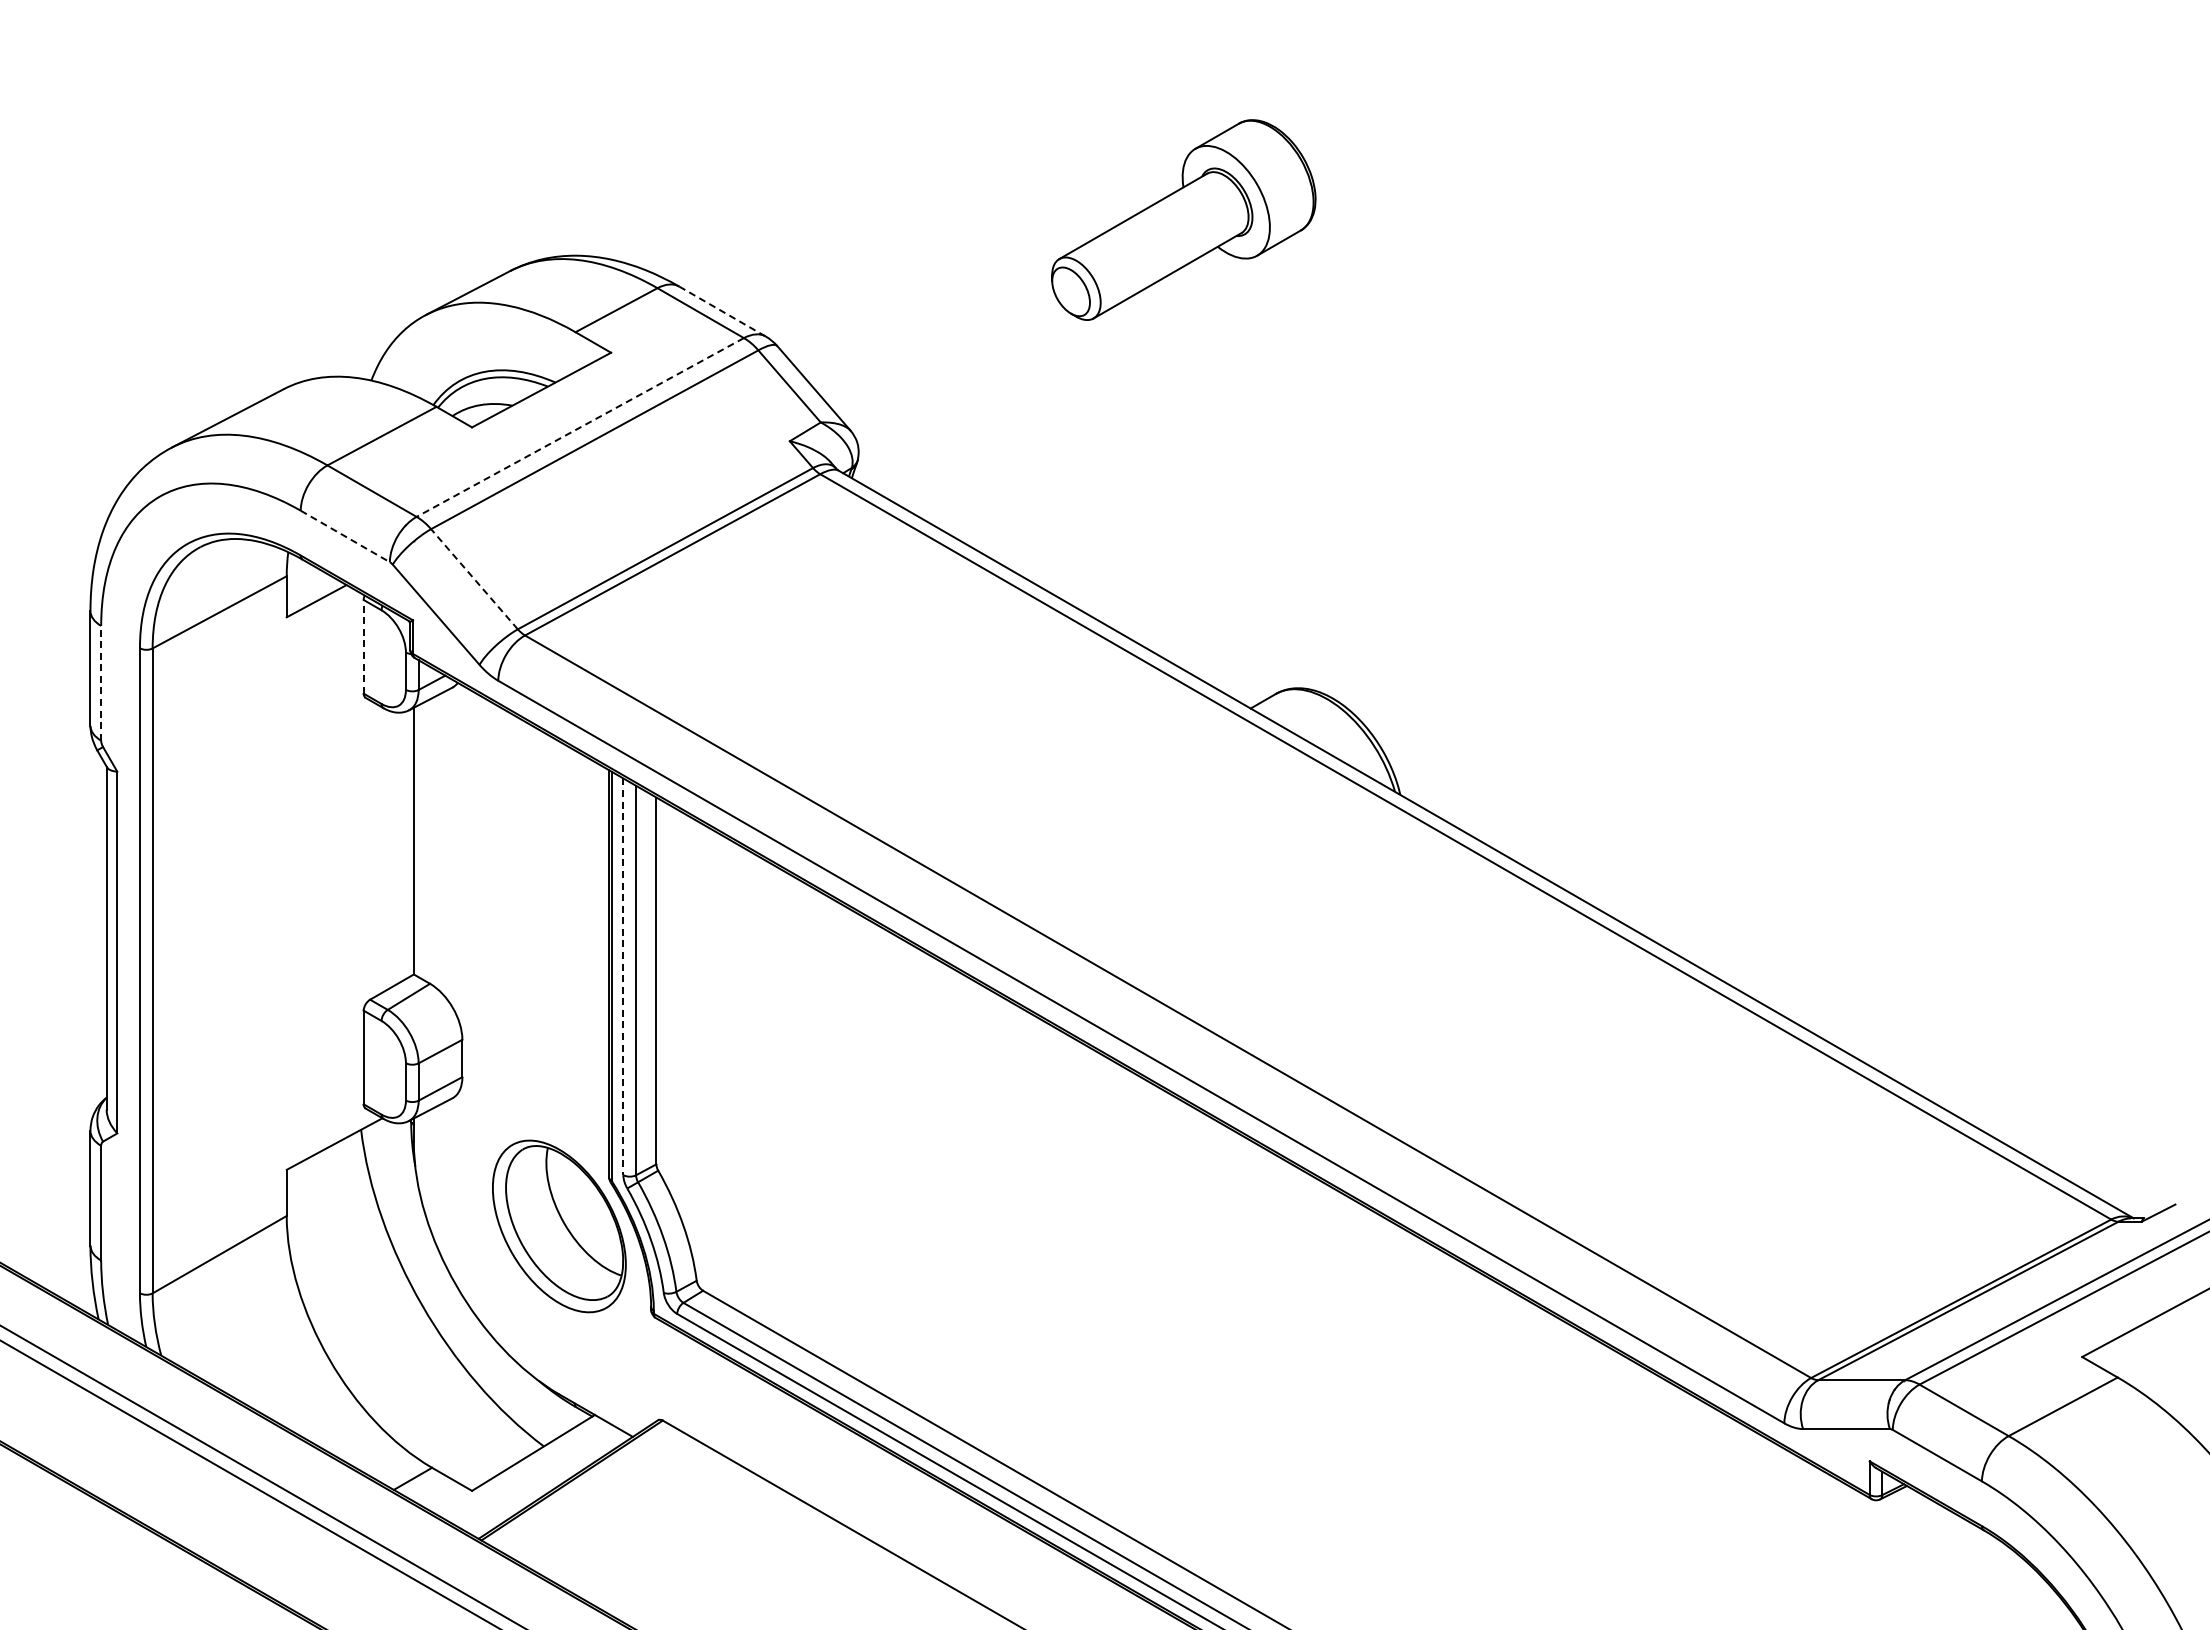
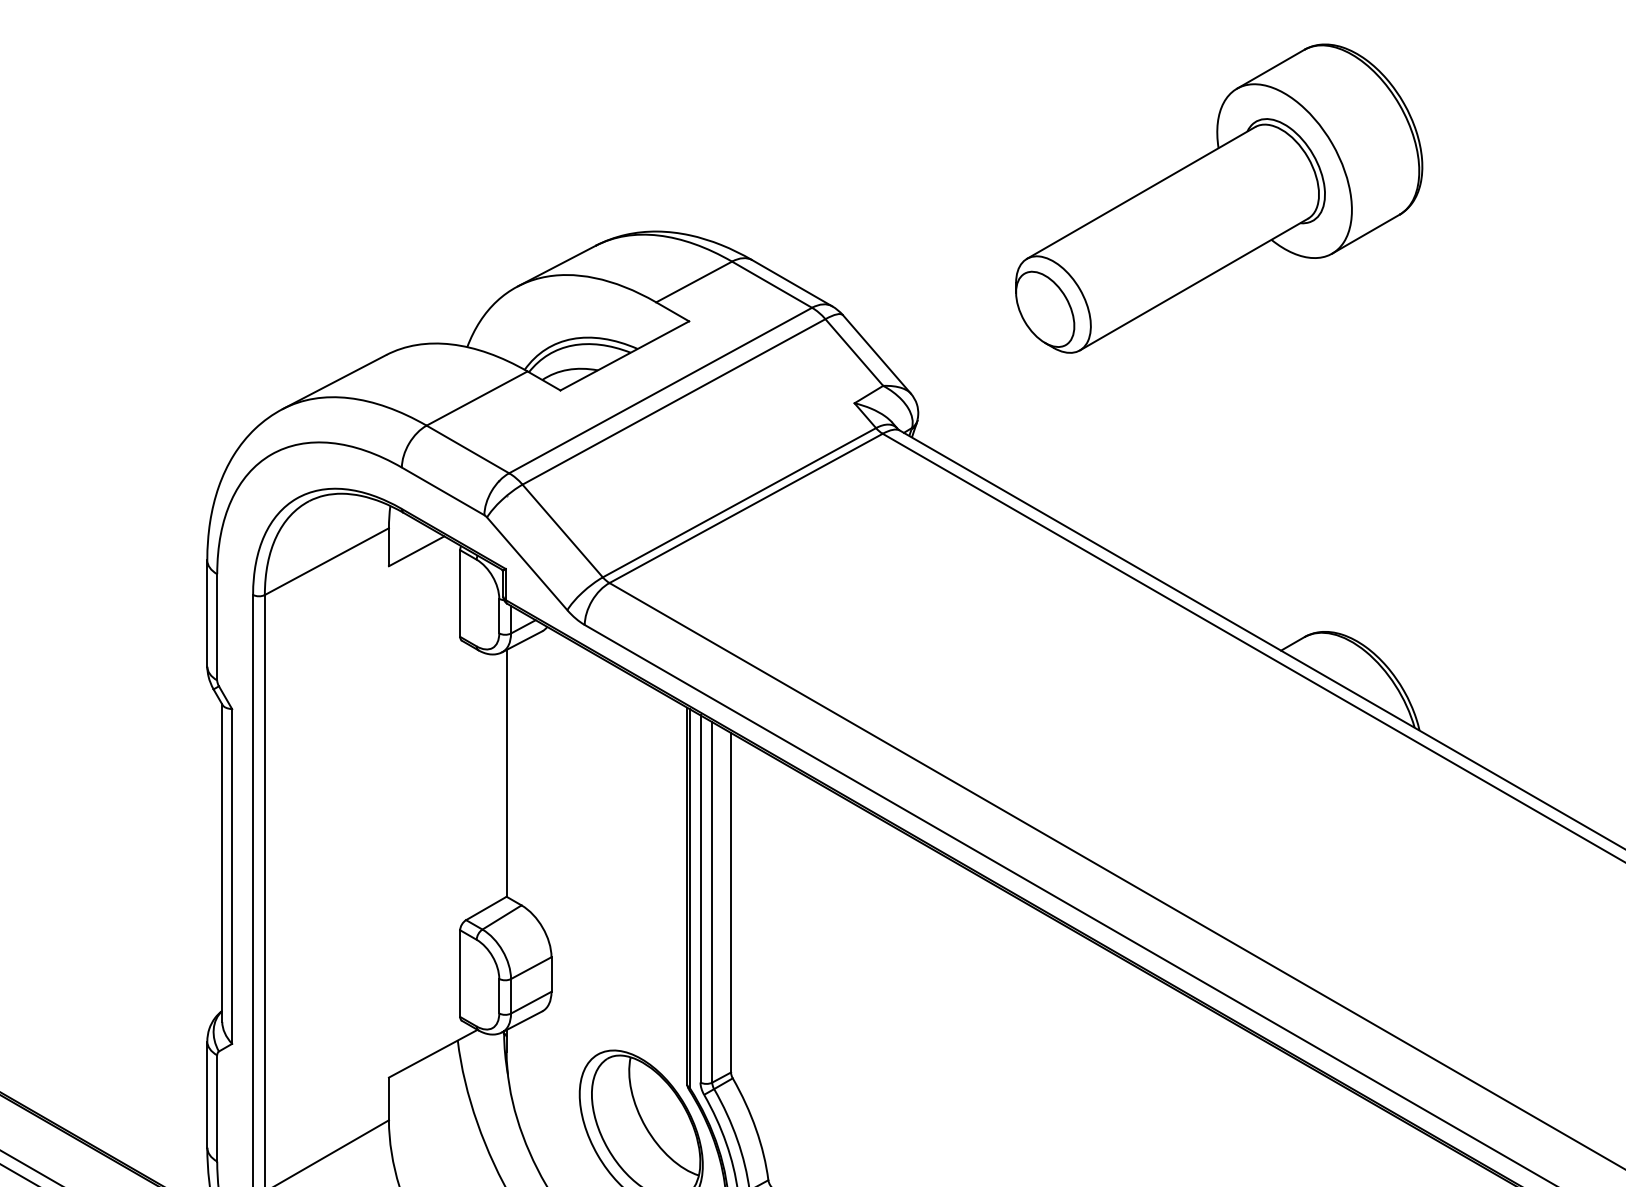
part: (1183, 219) -> (1218, 198), size x1.67
line: (722, 311) -> (792, 283), dashed -> solid
line: (579, 427) -> (659, 390), dashed -> solid
line: (345, 536) -> (443, 491), dashed -> solid
line: (474, 578) -> (562, 530), dashed -> solid
line: (363, 646) -> (459, 593), dashed -> solid
line: (101, 682) -> (217, 626), dashed -> solid
line: (623, 977) -> (700, 899), dashed -> solid

